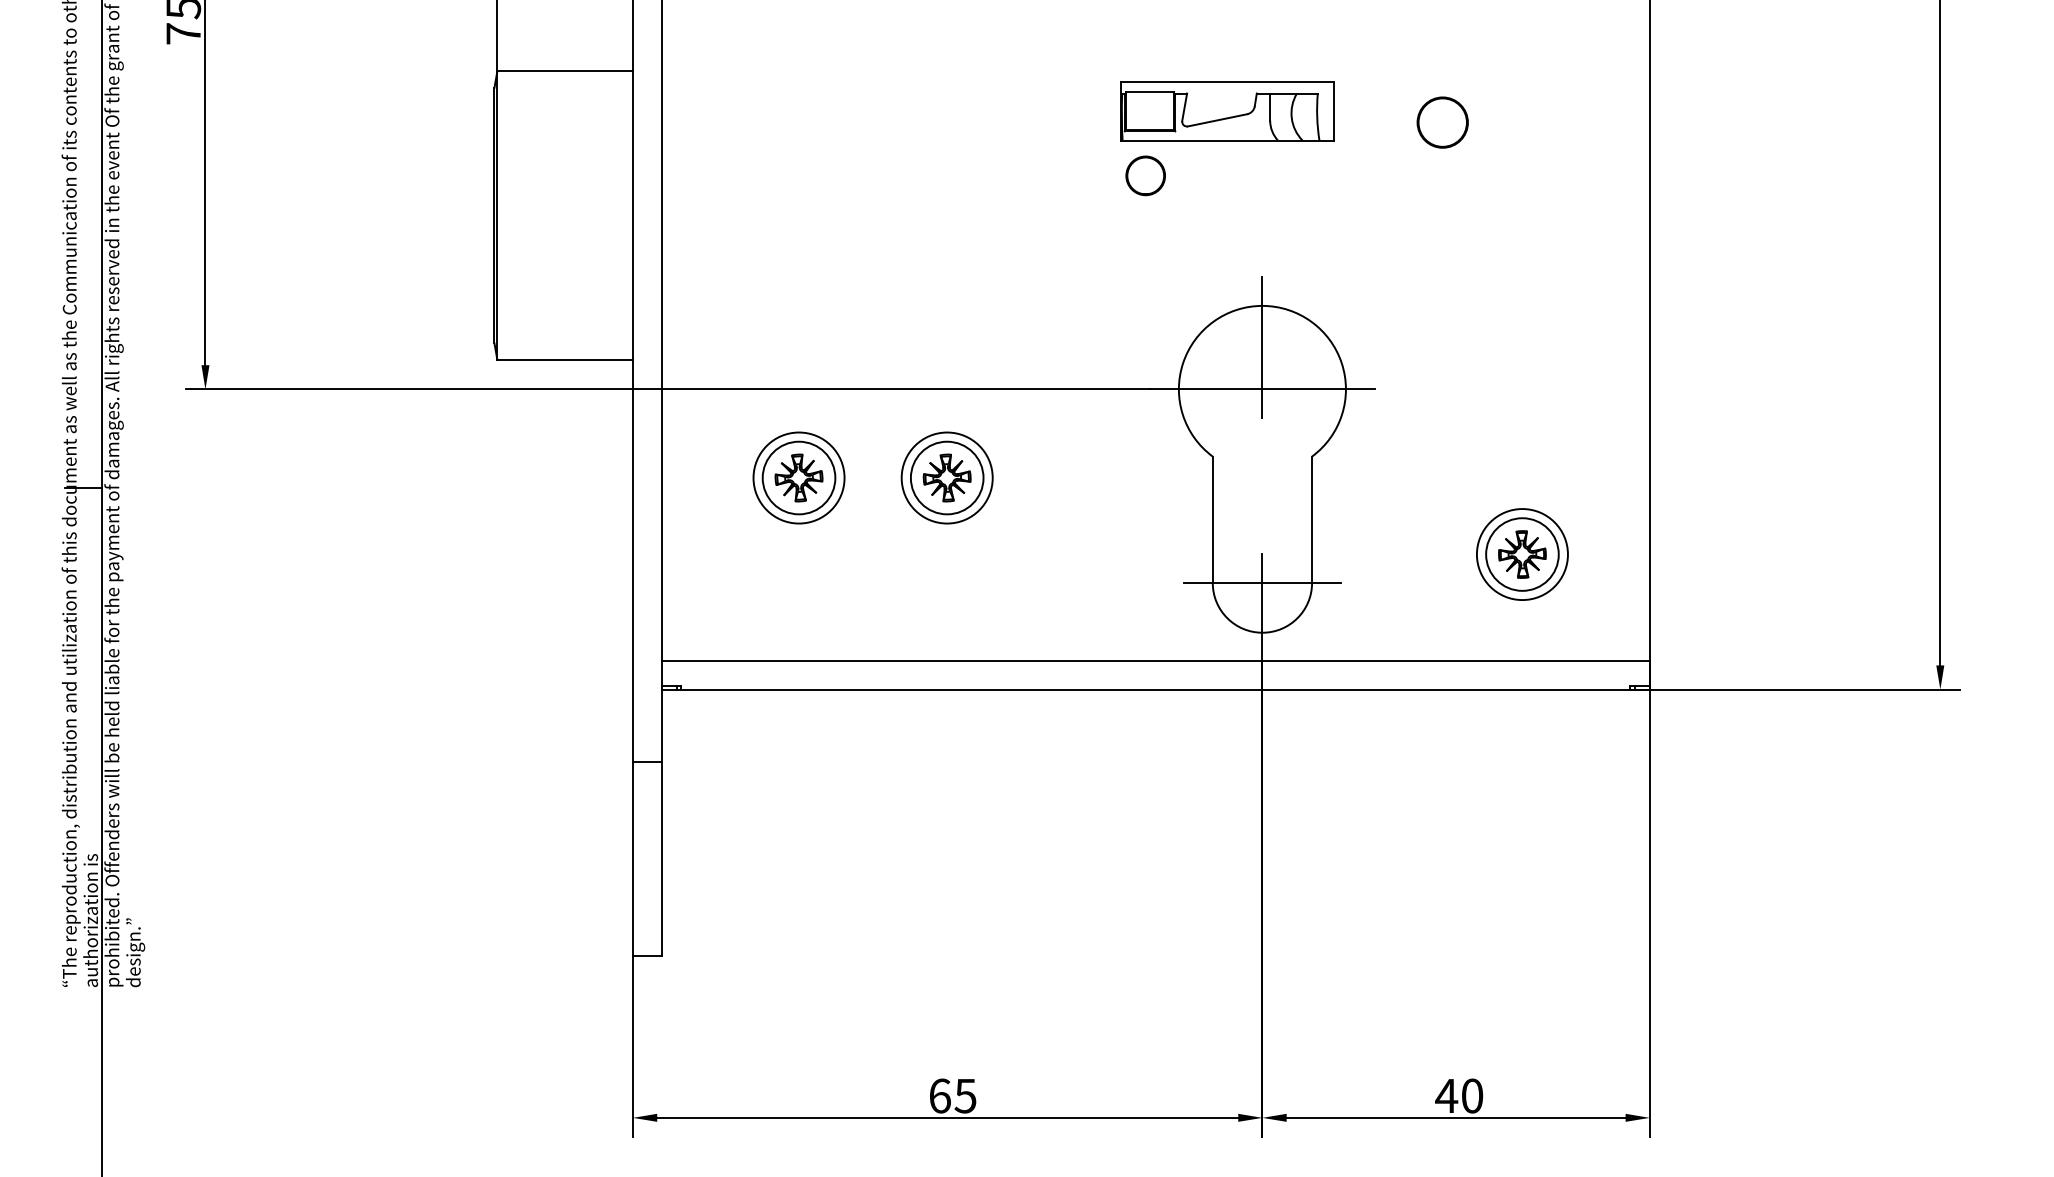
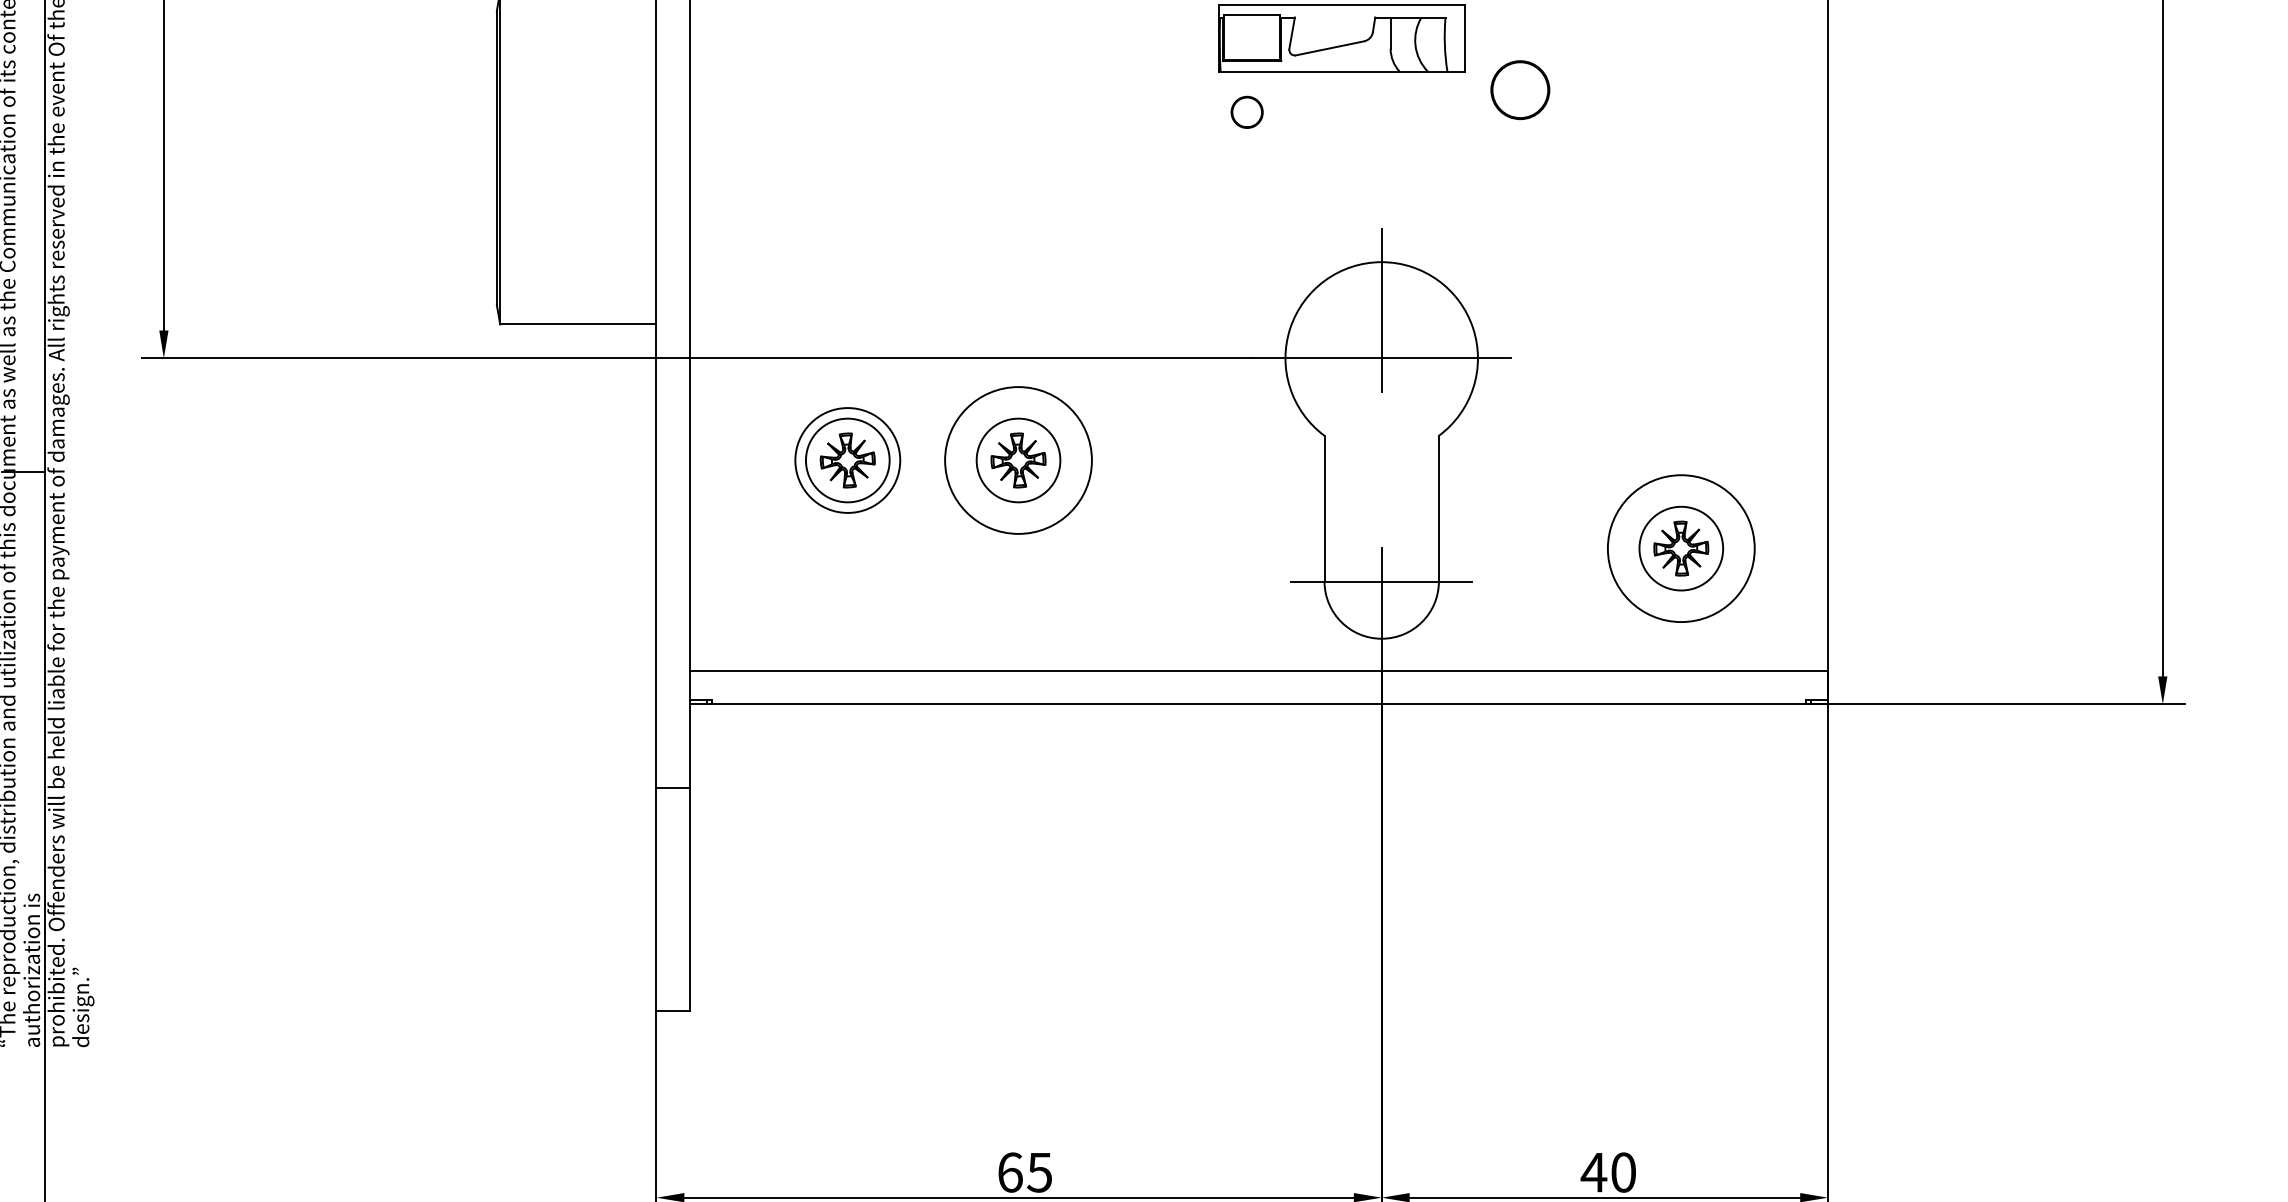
circle: (1442, 122) -> (1520, 90), moved
part: (1145, 175) -> (1246, 111), size x0.7
circle: (946, 477) -> (1017, 459), size x1.4
circle: (1521, 554) -> (1680, 548), size x1.4

